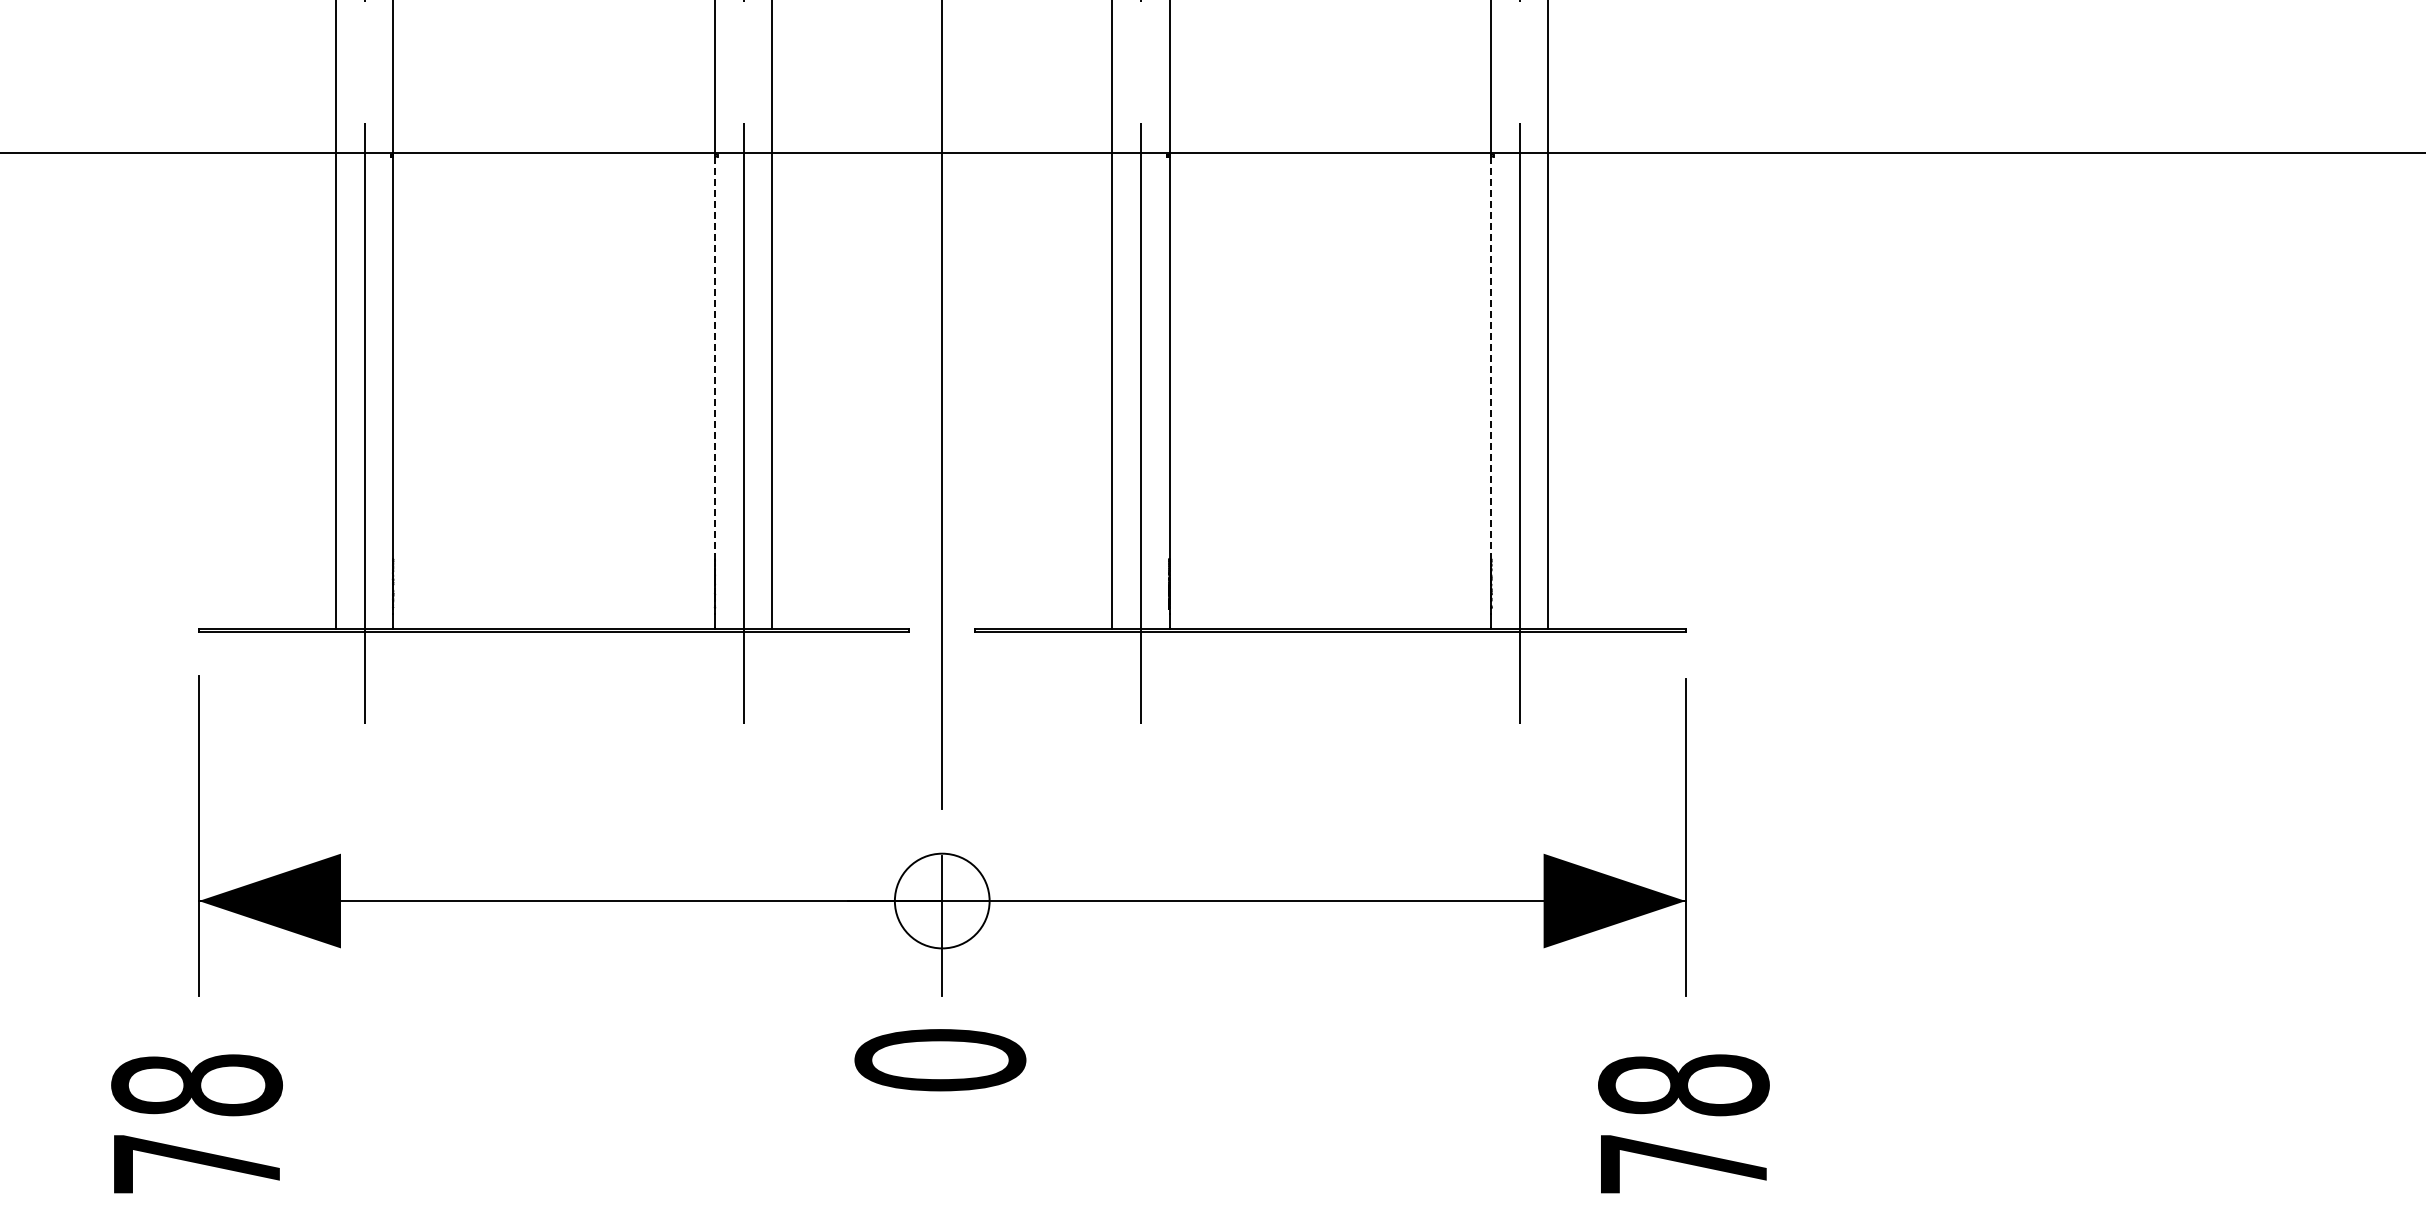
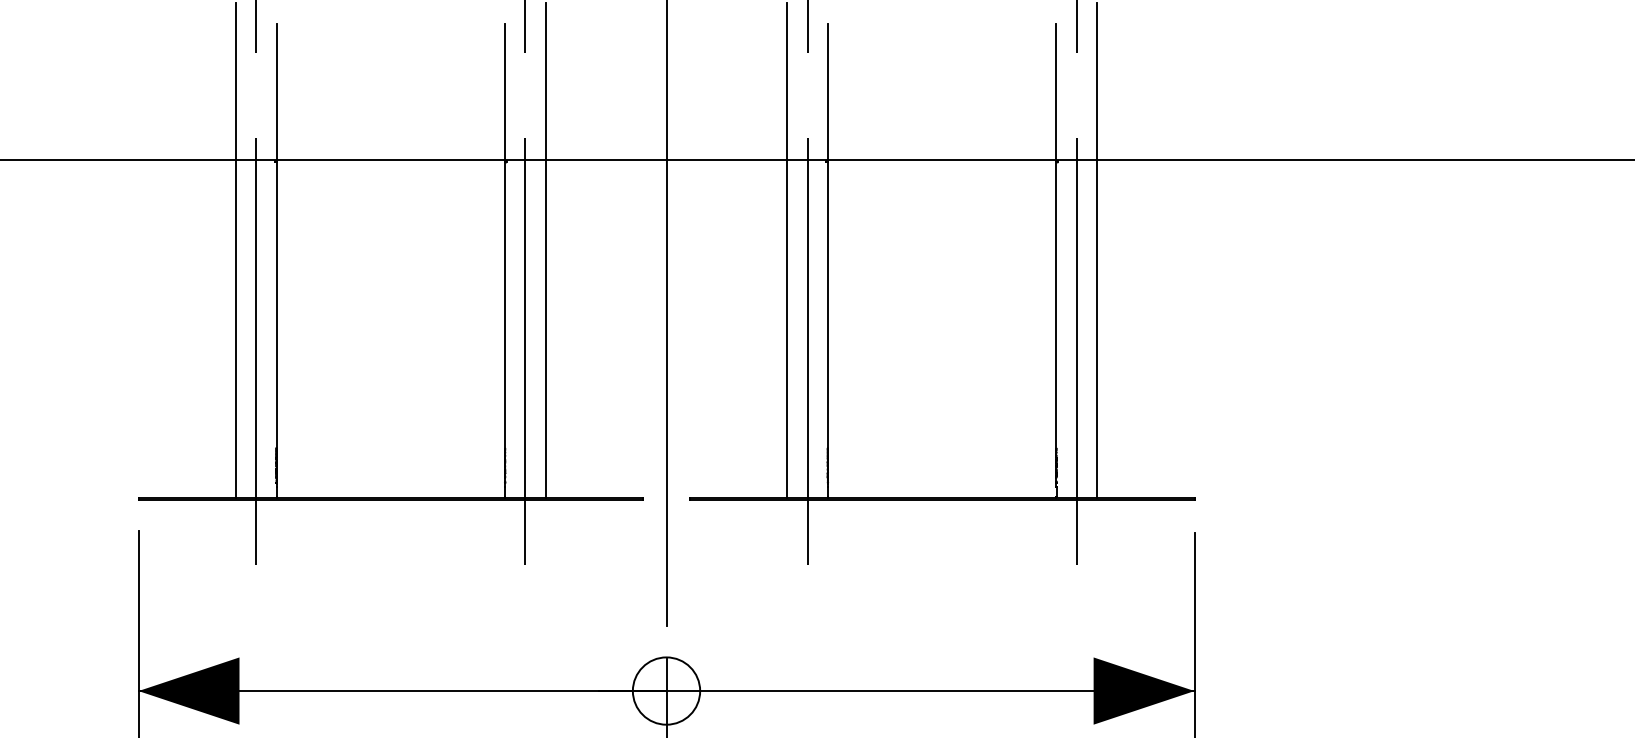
line: (714, 358) -> (504, 305), dashed -> solid
line: (1491, 358) -> (1056, 305), dashed -> solid

